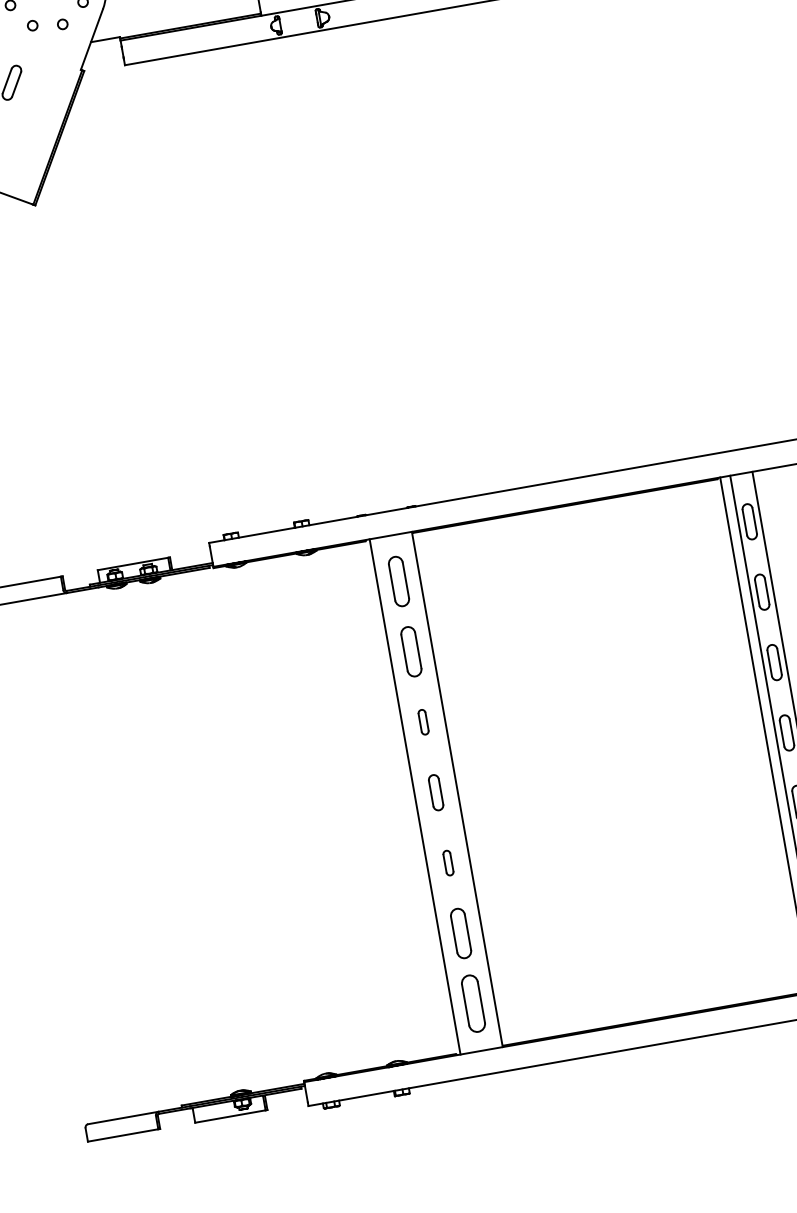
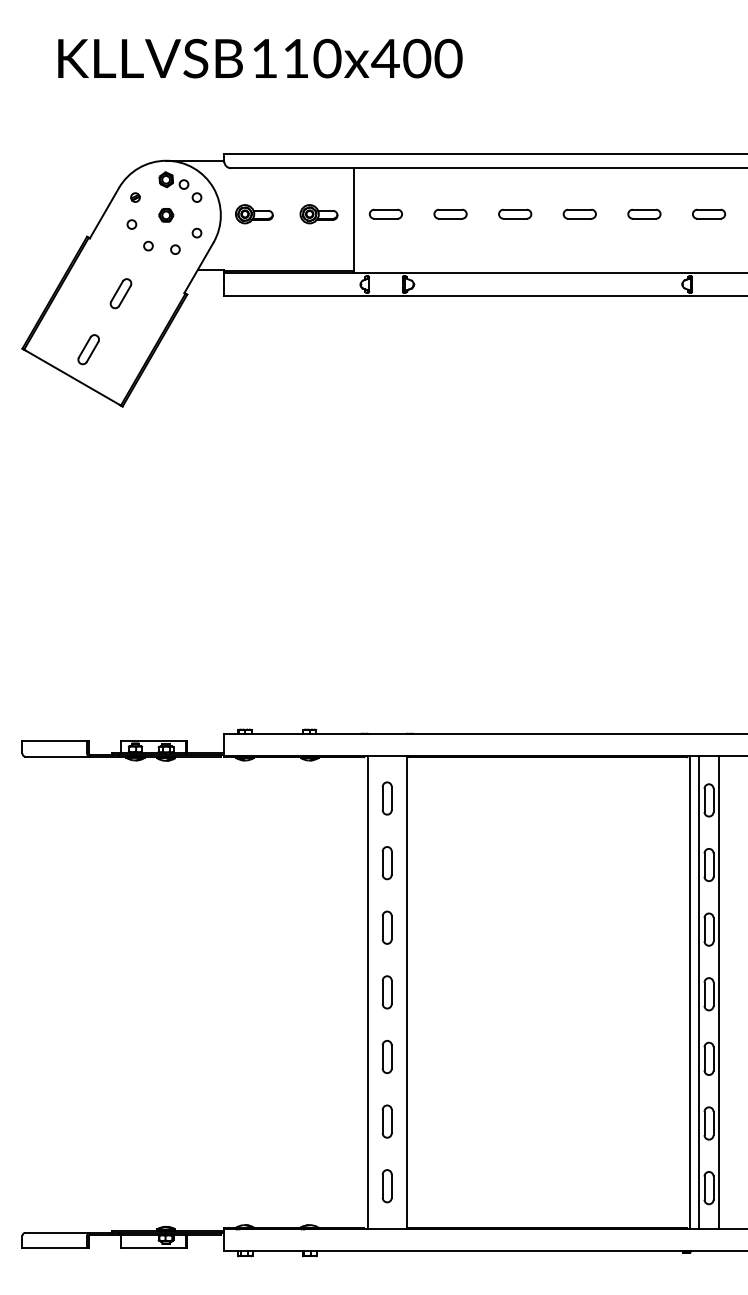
part: (398, 581) -> (386, 798), size x0.71
part: (410, 652) -> (386, 863), size x0.71
part: (422, 722) -> (386, 927), size x1.43
part: (447, 862) -> (386, 1056), size x1.43
part: (460, 933) -> (386, 1121), size x0.71
part: (472, 1004) -> (386, 1186), size x0.62

